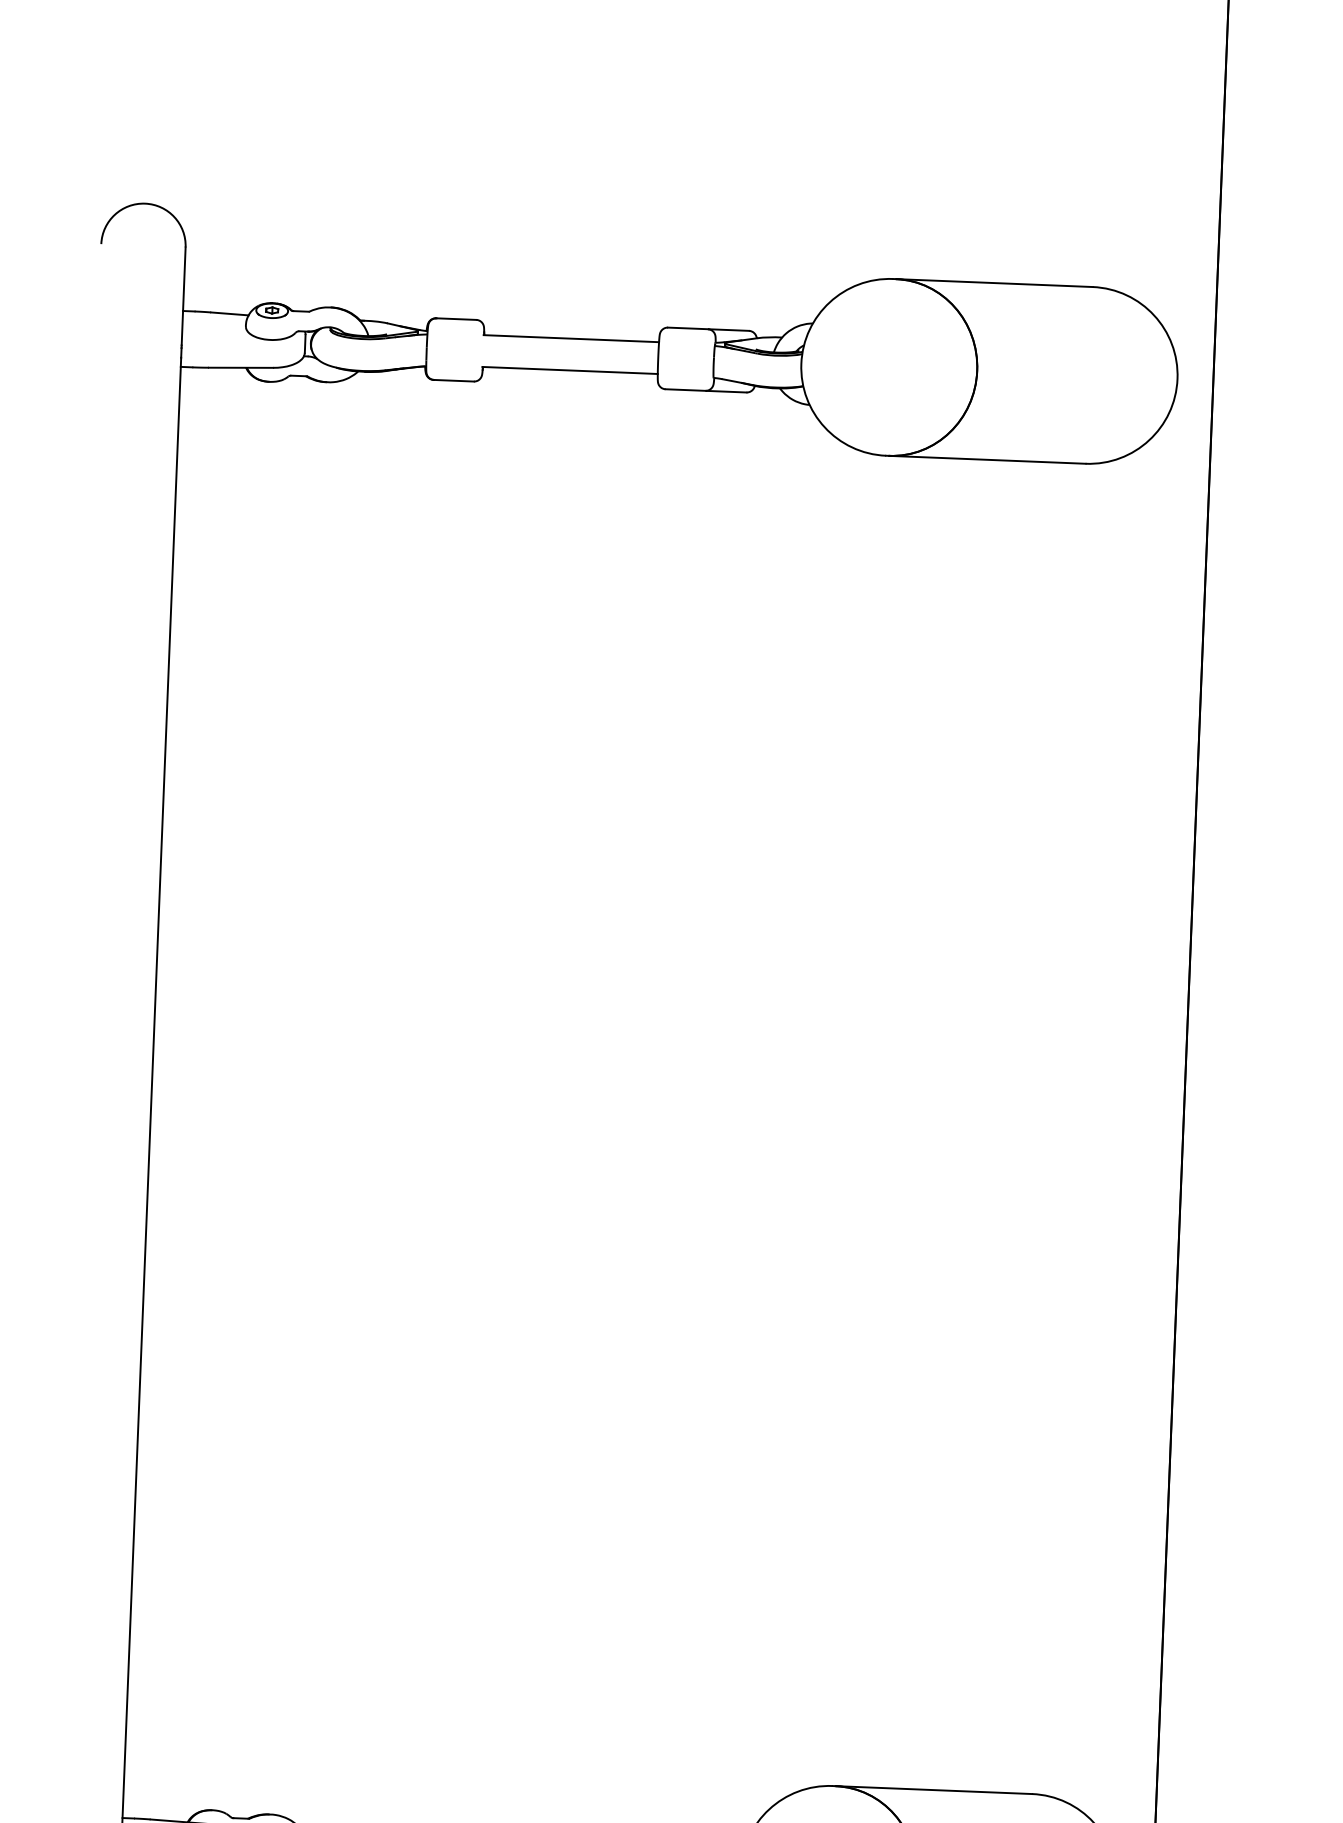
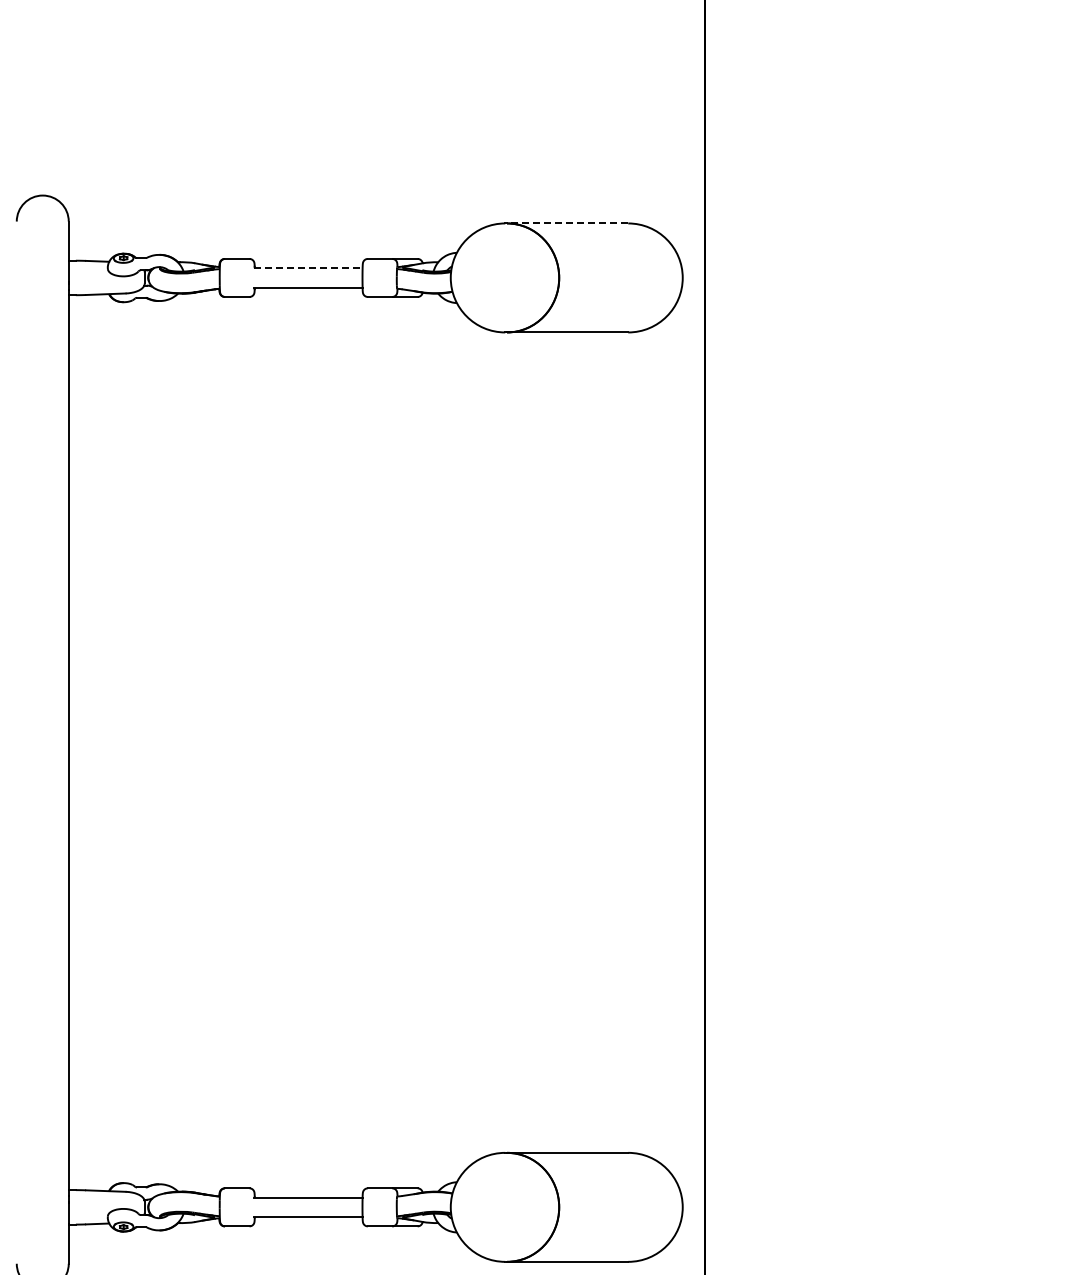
line: (994, 283) -> (567, 223), solid -> dashed
line: (572, 339) -> (309, 268), solid -> dashed

